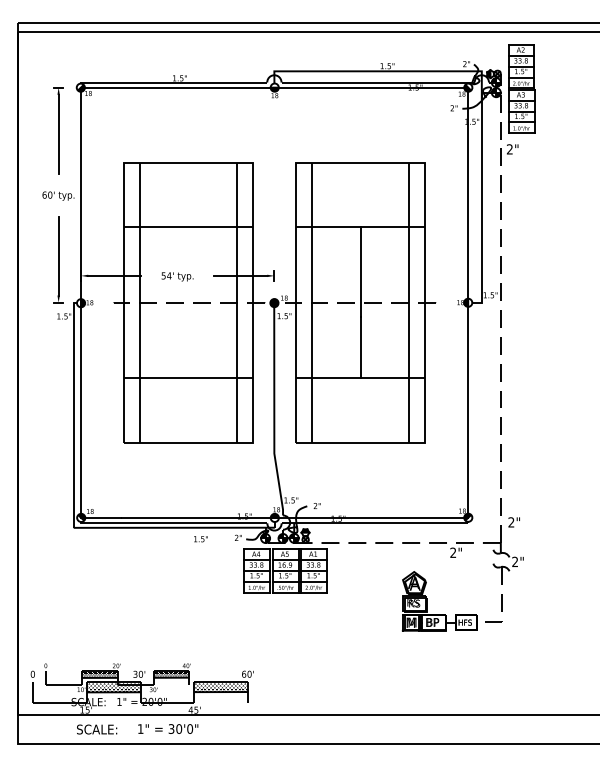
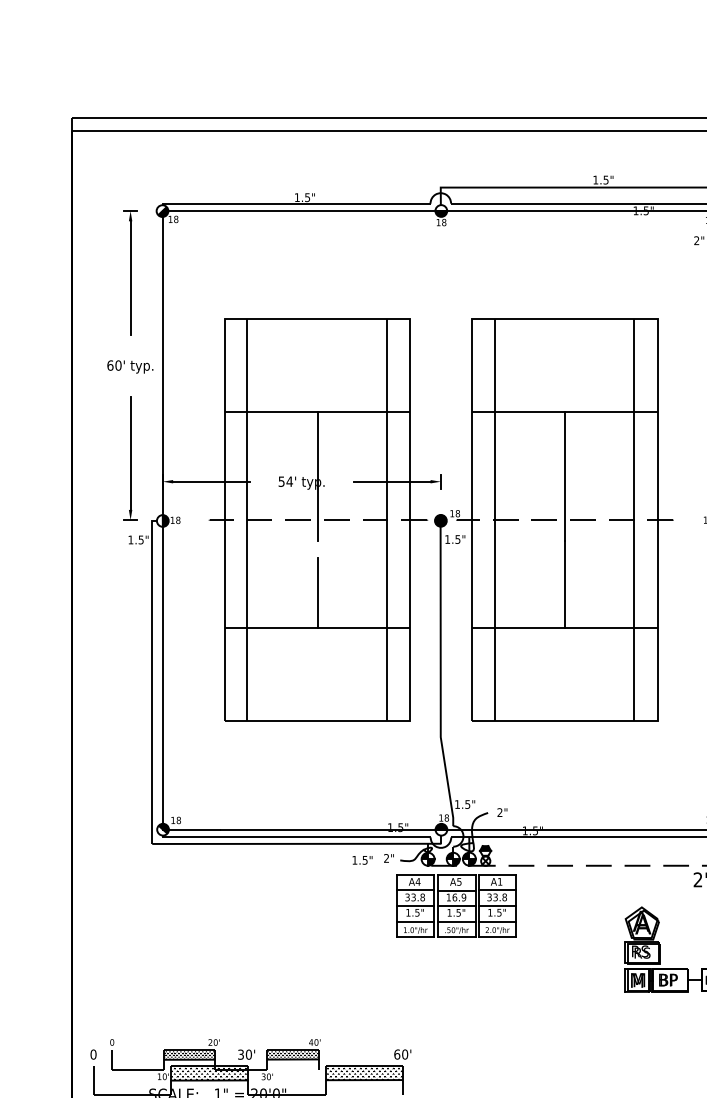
line: (188, 272) -> (317, 476), added
line: (188, 352) -> (317, 591), added
text: (200, 539) -> (361, 860), moved

